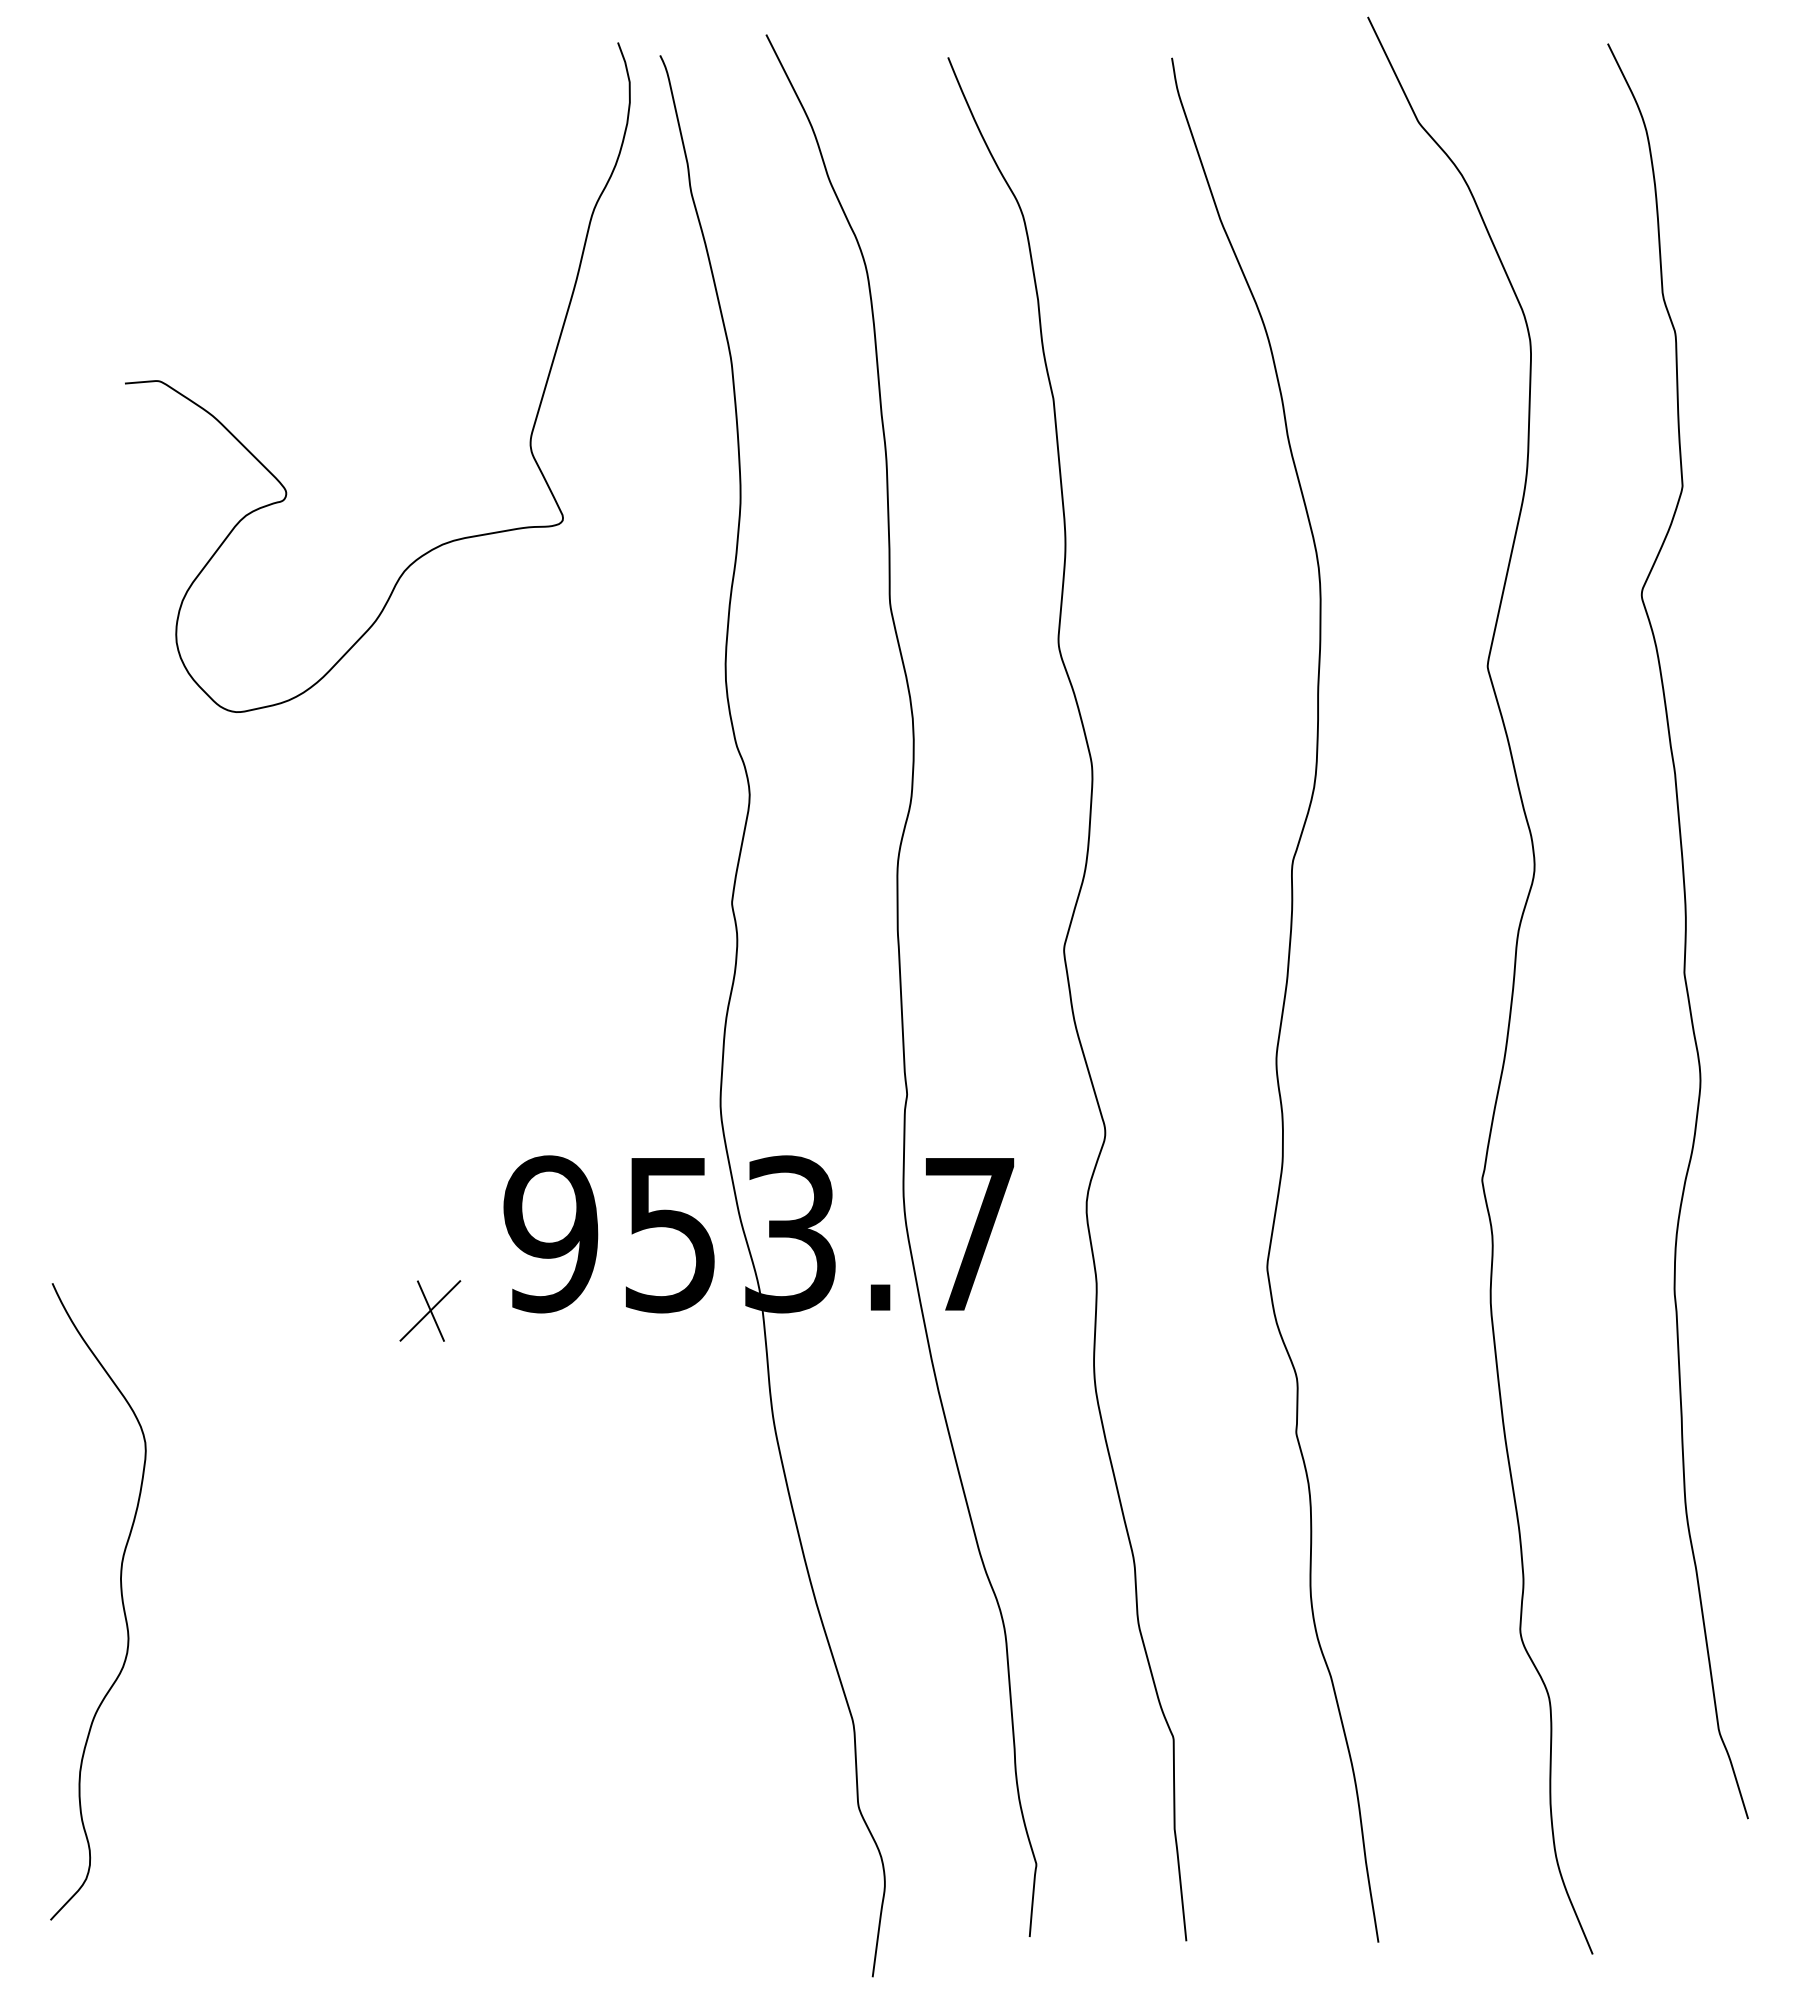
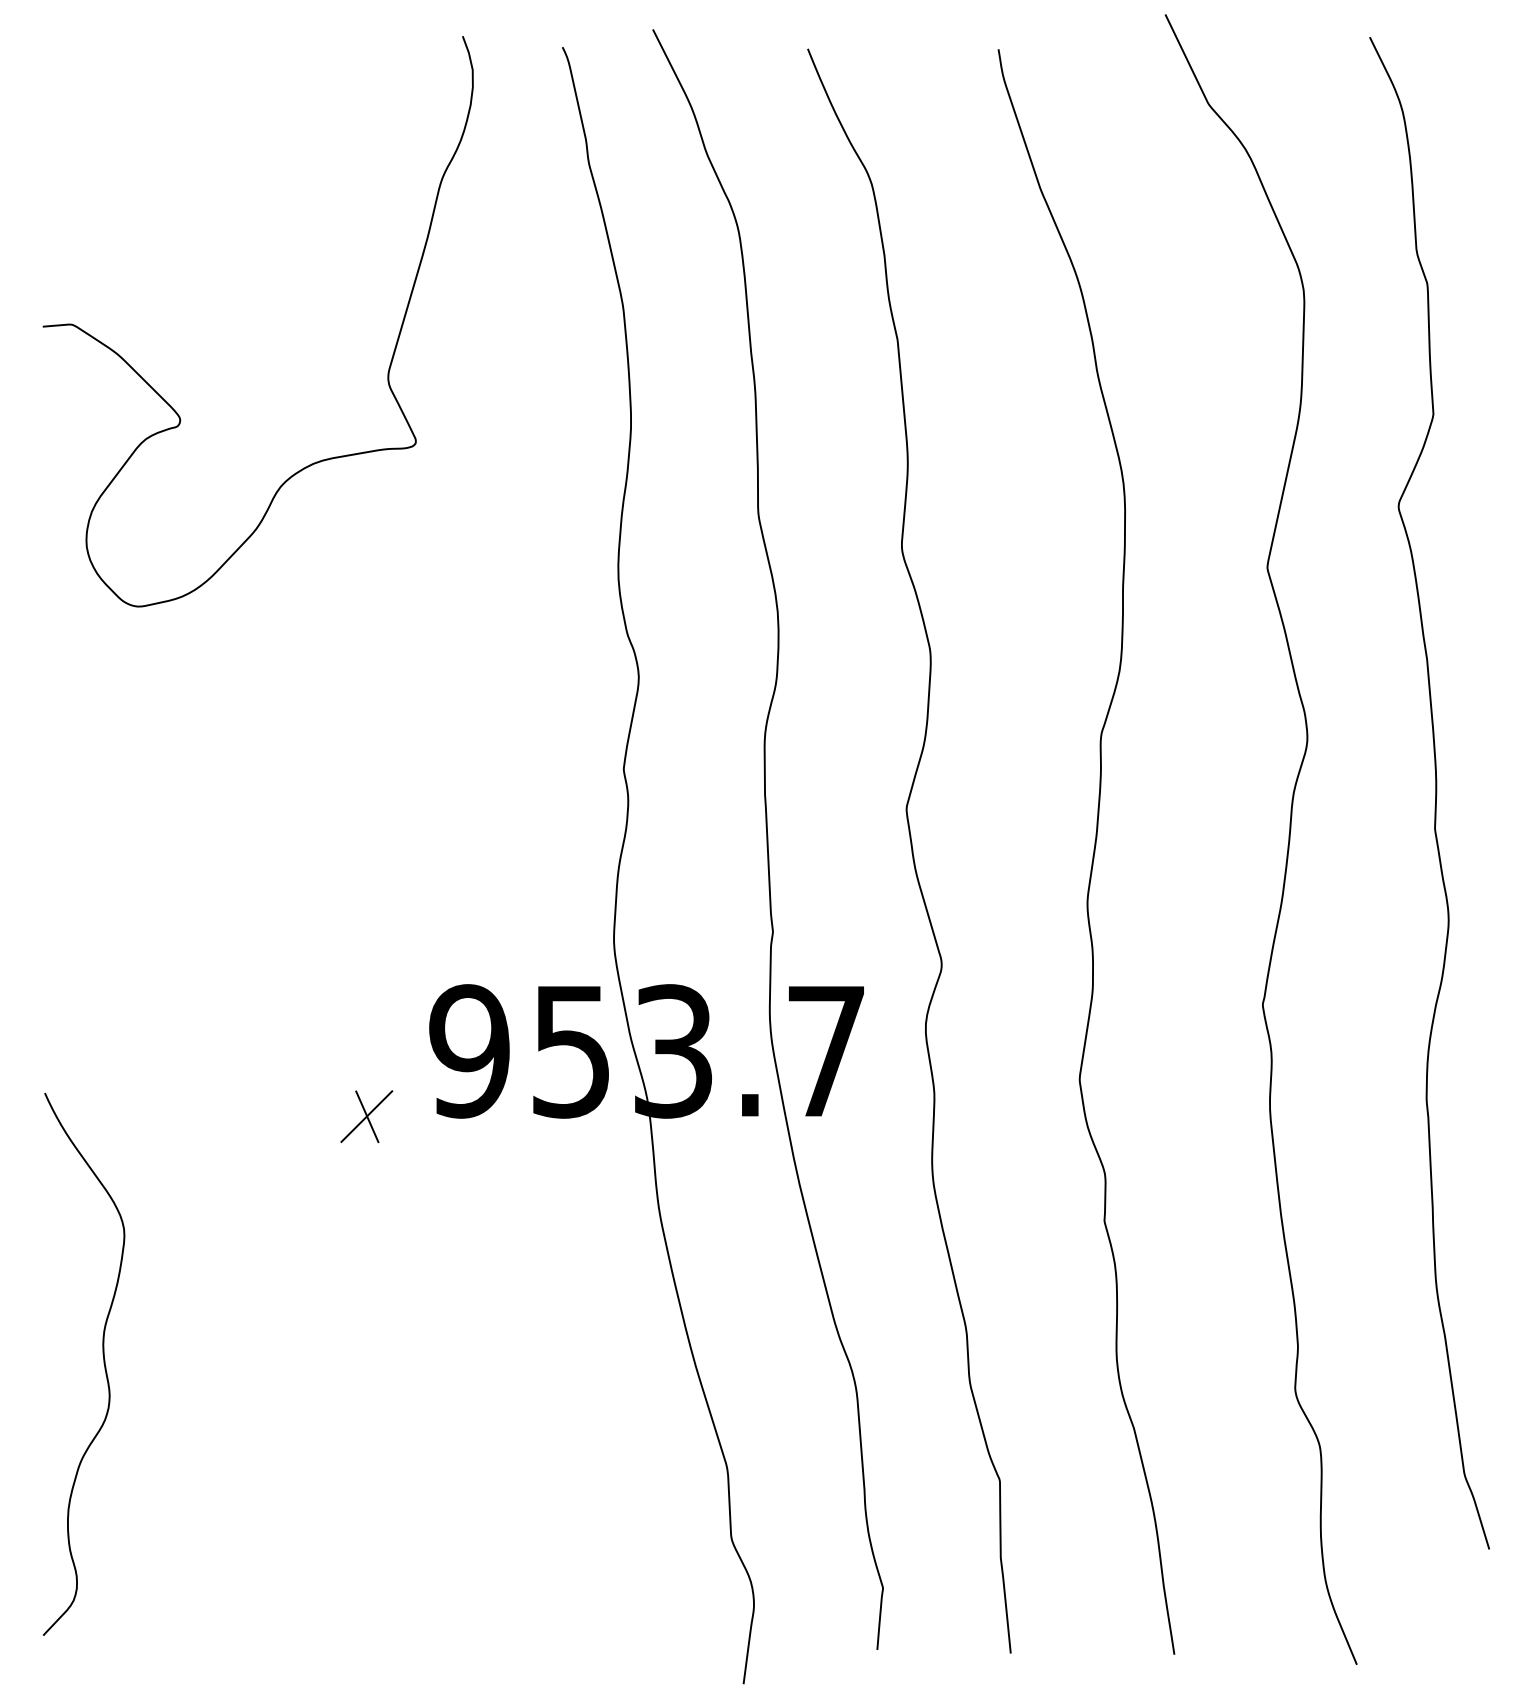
curve: (276, 477) -> (171, 406), moved

